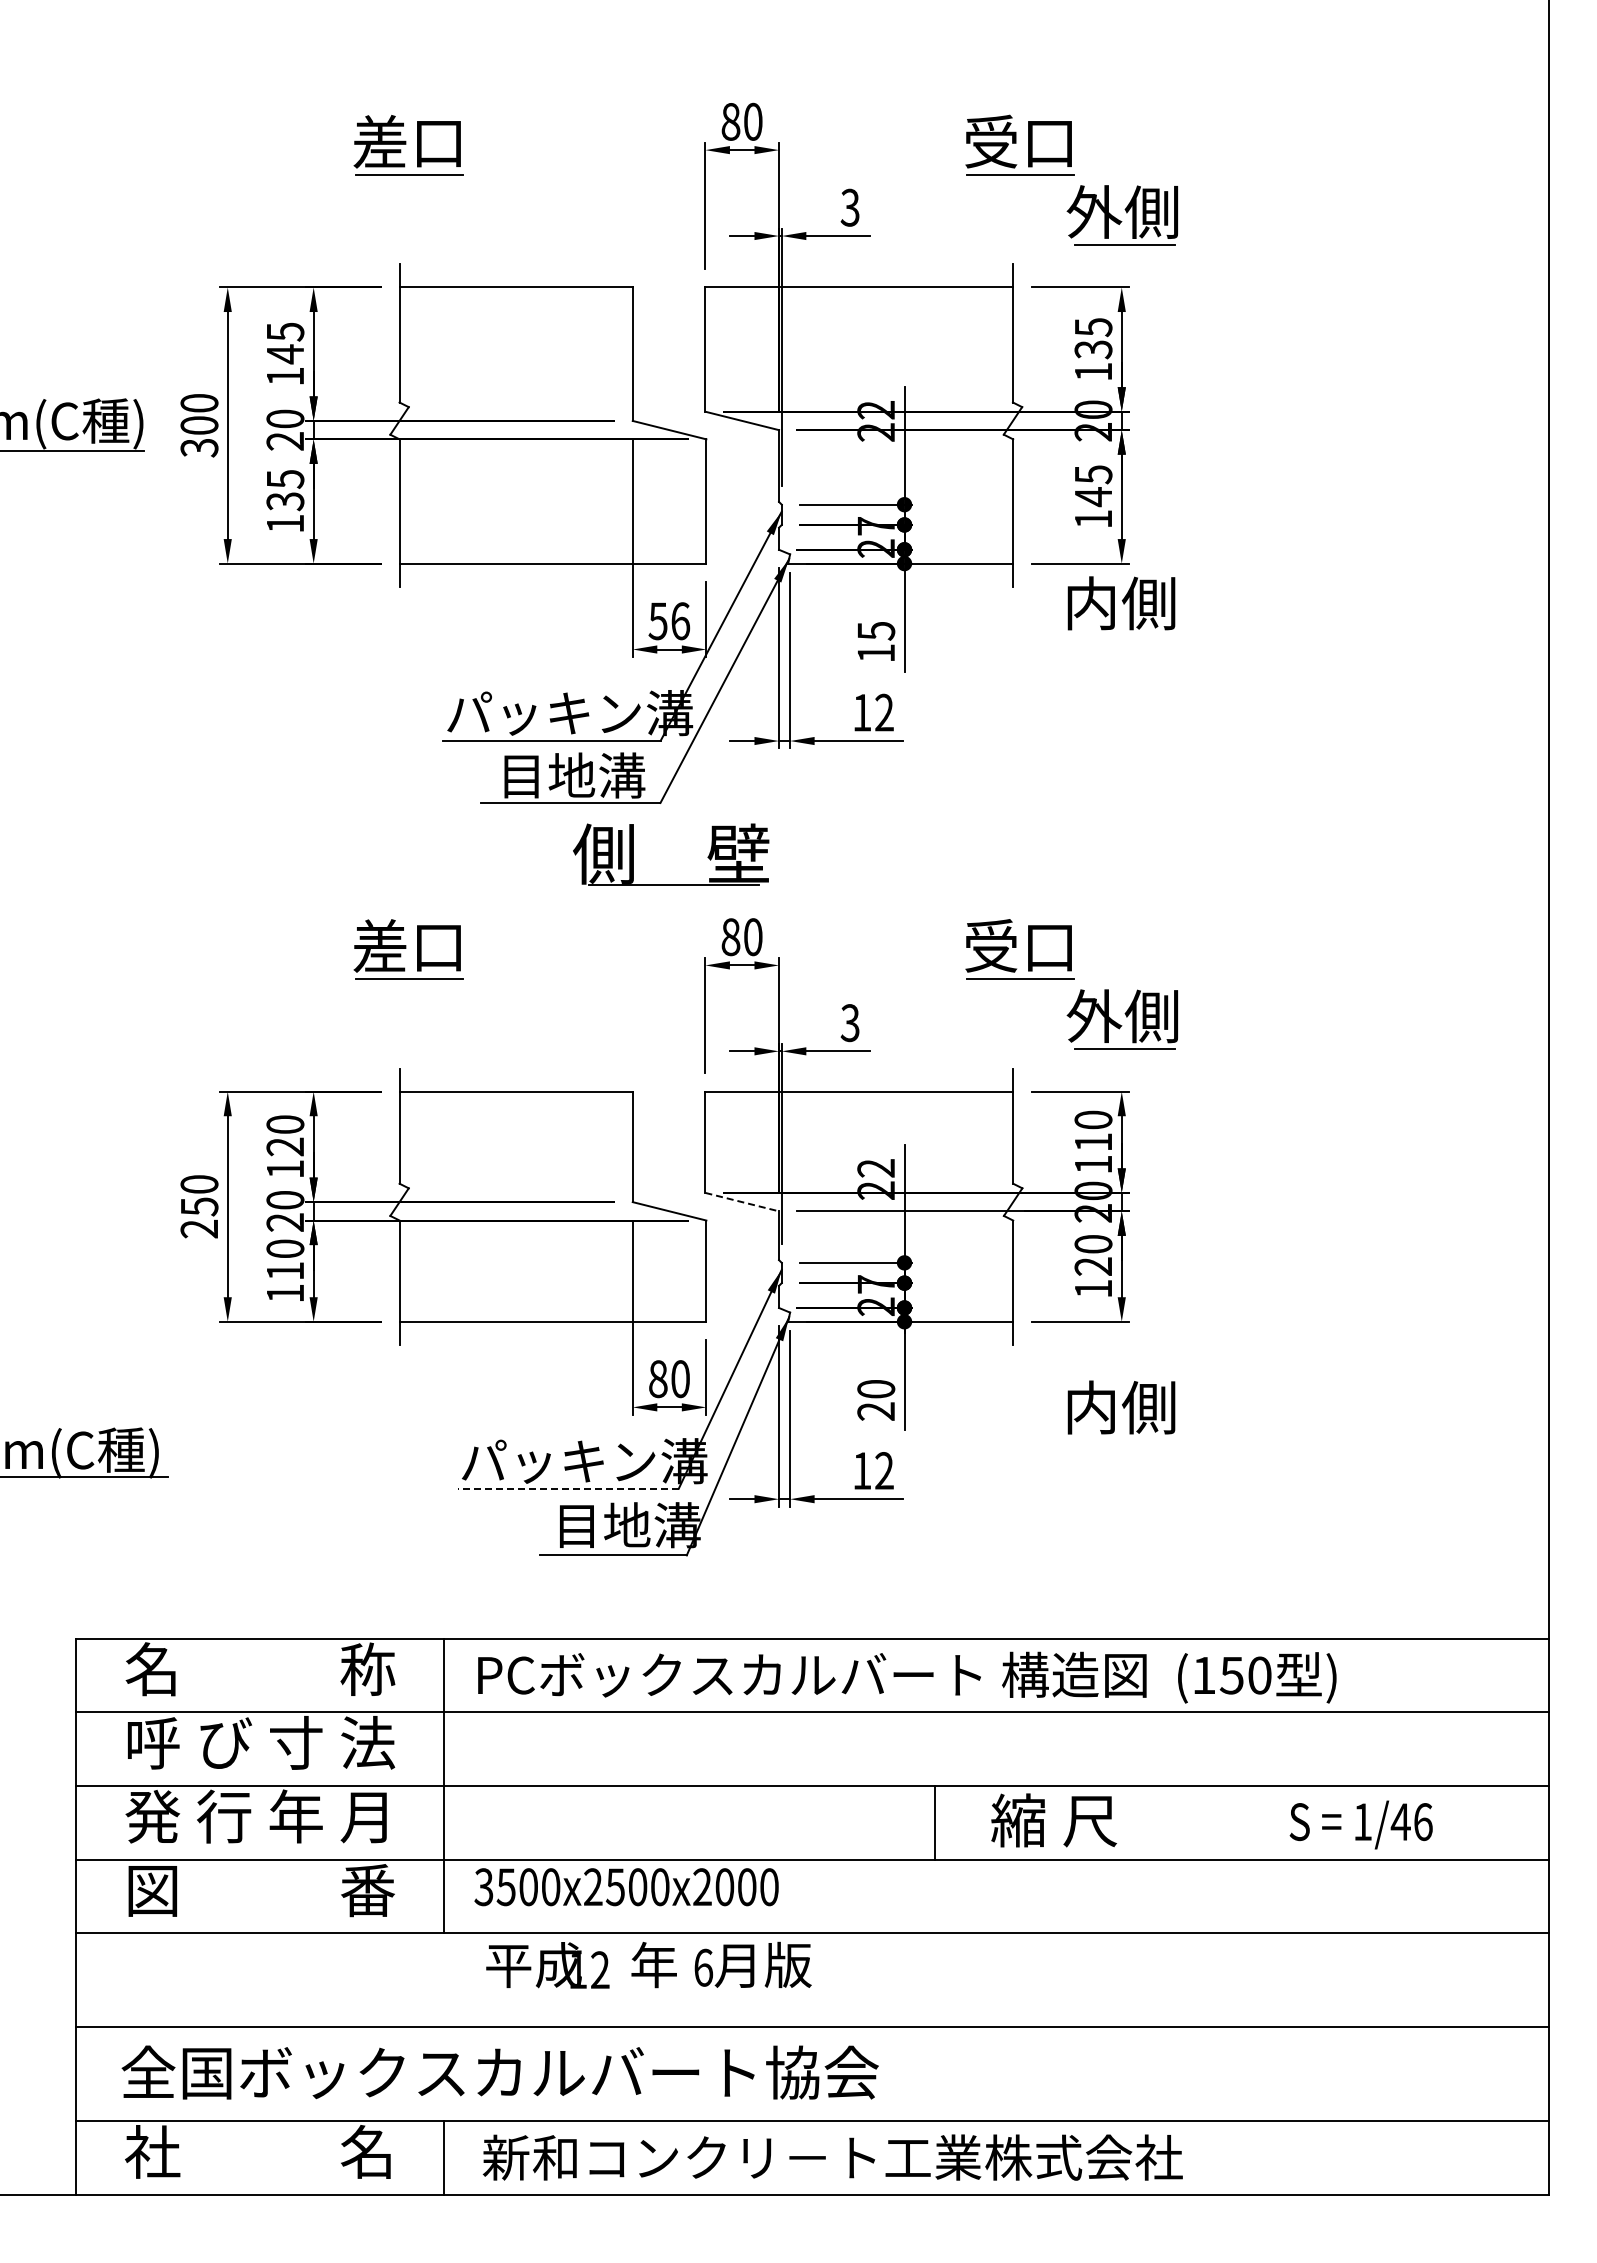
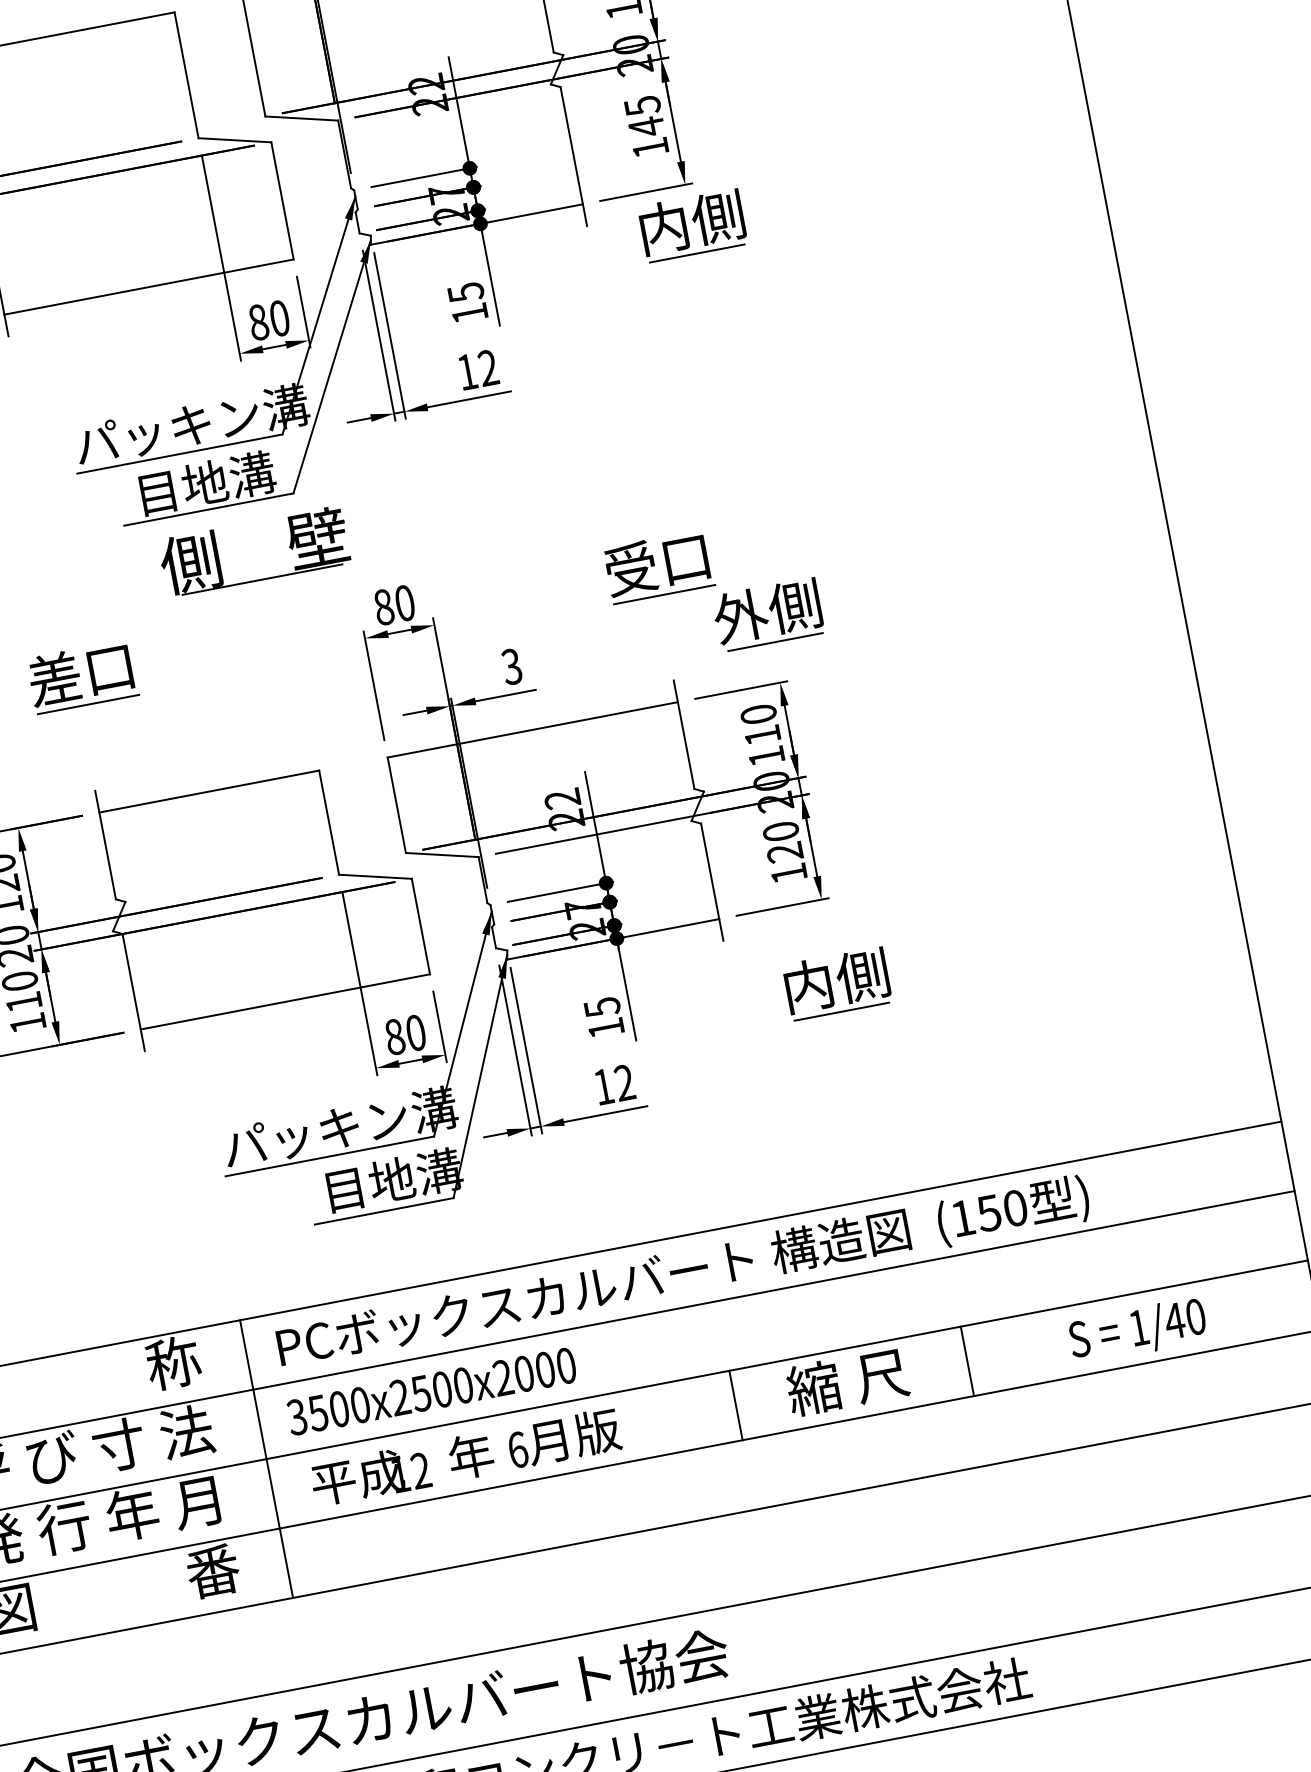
text: (669, 621) -> (269, 320), 56 -> 80
line: (1120, 636) -> (697, 253), added
part: (671, 884) -> (260, 579), moved
line: (742, 1202) -> (442, 855), dashed -> solid
text: (876, 1400) -> (604, 1017), 20 -> 15
line: (1120, 1440) -> (841, 1011), added
line: (568, 1488) -> (330, 1156), dashed -> solid
text: (1423, 1821) -> (1195, 1316), 1/46 -> 1/40
line: (1180, 1822) -> (967, 1361), added
text: (626, 1887) -> (431, 1391), moved
text: (648, 1964) -> (465, 1456), moved

